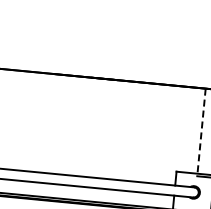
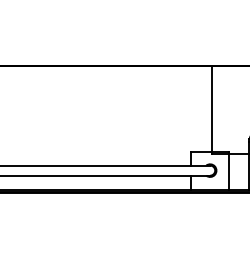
line: (201, 132) -> (212, 110), dashed -> solid

